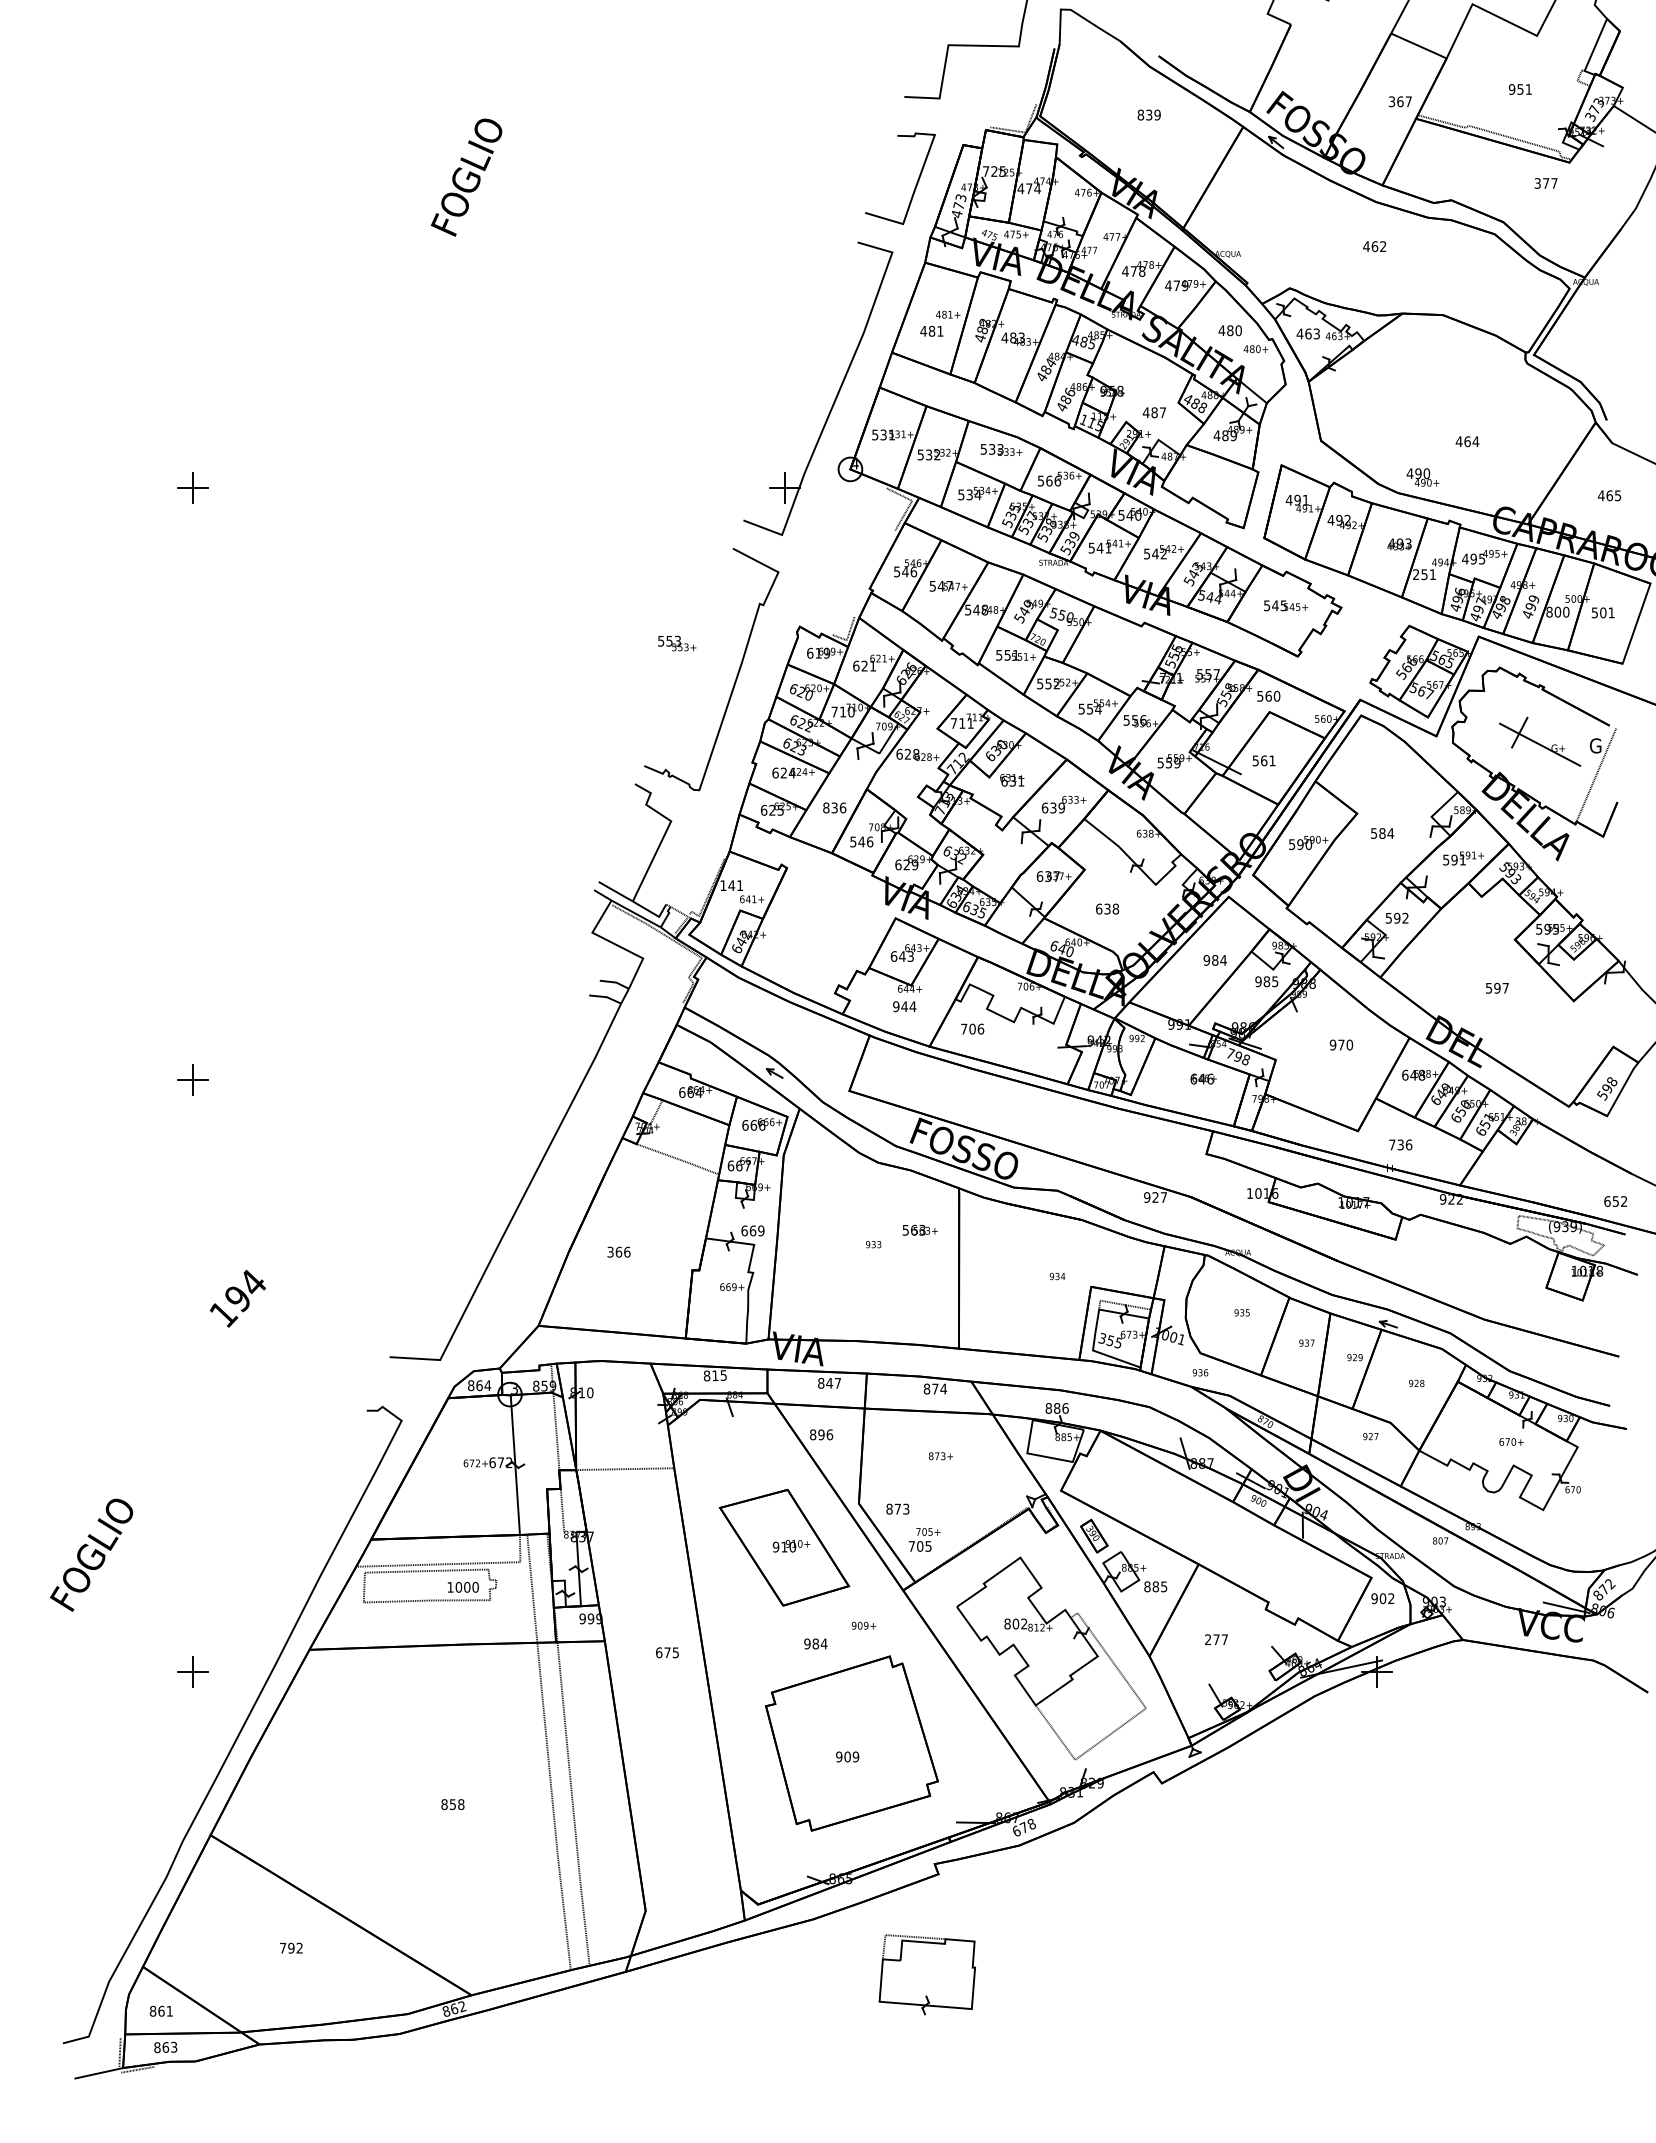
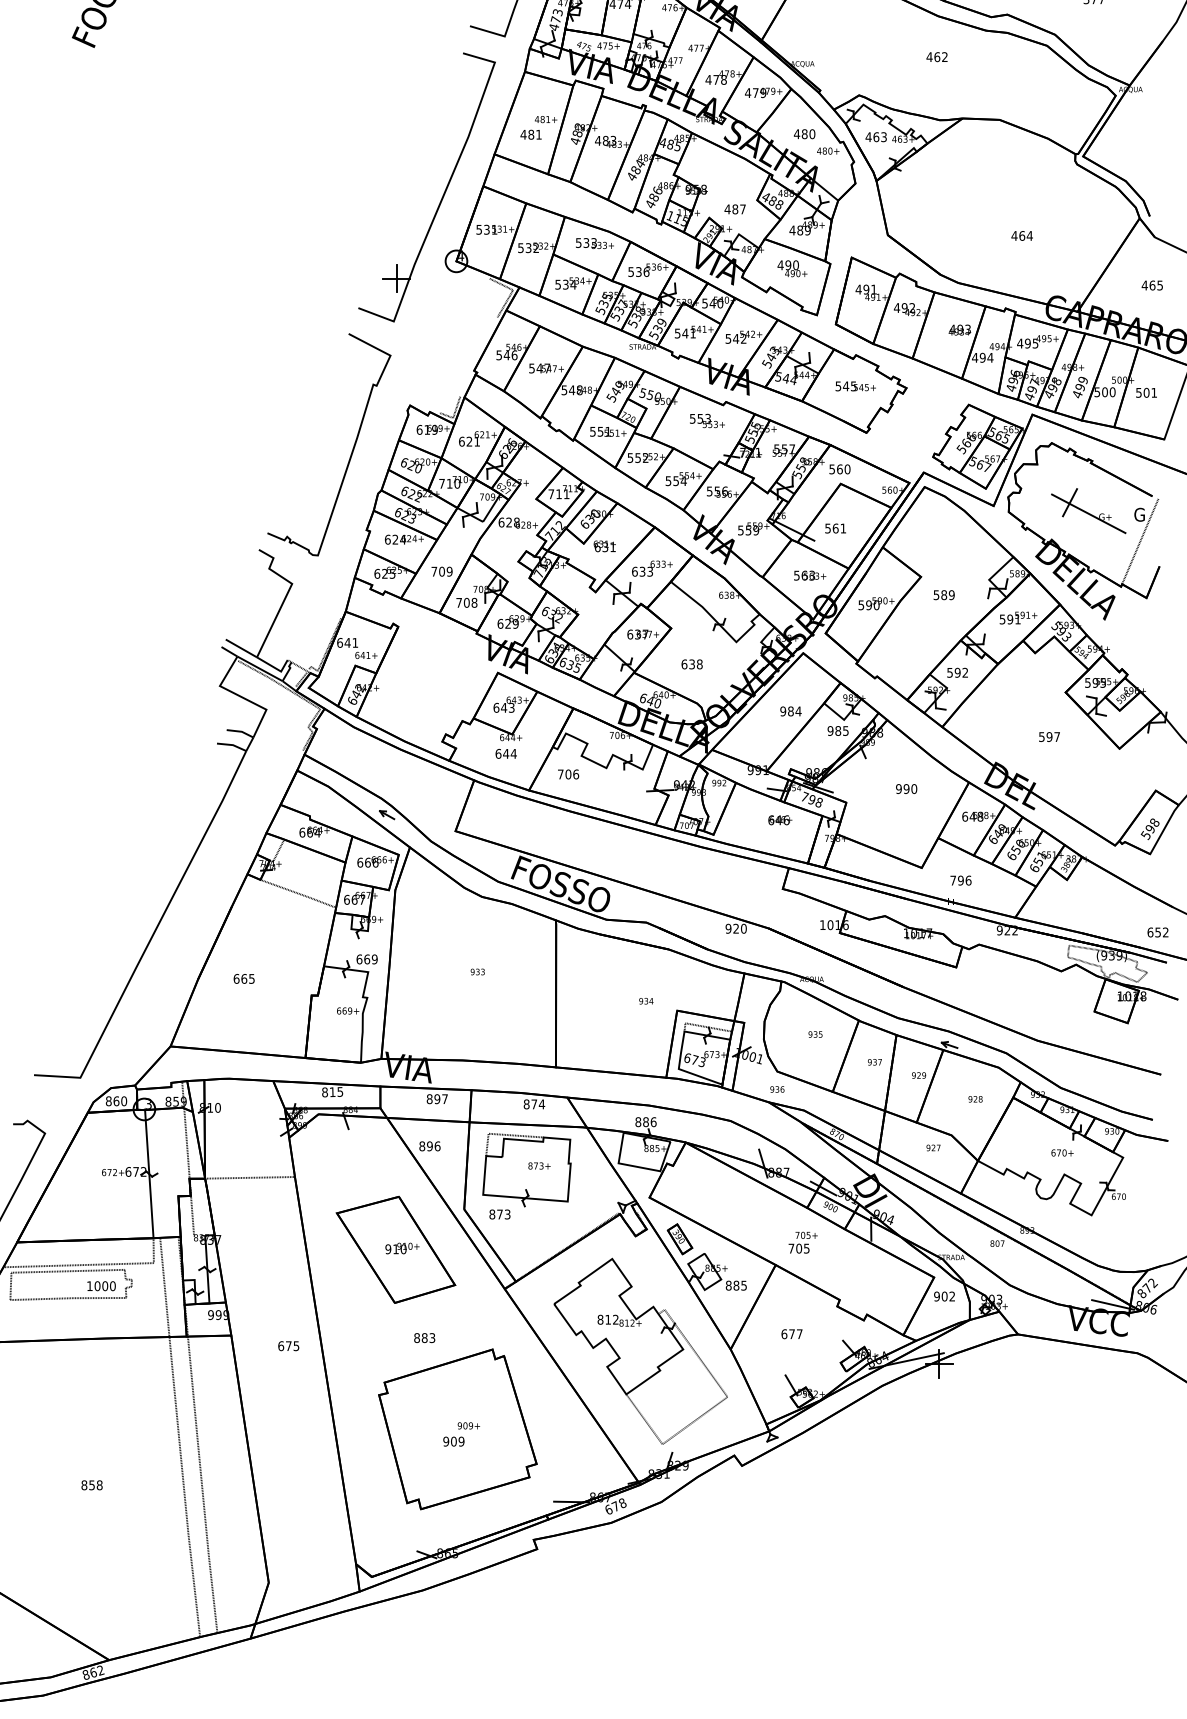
text: (1422, 477) -> (792, 268), moved
text: (1049, 480) -> (638, 271), 566 -> 536
text: (1424, 574) -> (982, 357), 251 -> 494
text: (1549, 611) -> (1097, 391), 800 -> 500
text: (677, 643) -> (707, 420), moved
text: (834, 807) -> (441, 571), 836 -> 709
text: (1061, 807) -> (649, 571), 639 -> 633
text: (1390, 833) -> (951, 595), 584 -> 589
text: (861, 841) -> (466, 602), 546 -> 708
text: (723, 885) -> (340, 642), 141 -> 641
text: (896, 1006) -> (498, 753), 944 -> 644
text: (1341, 1044) -> (906, 788), 970 -> 990
text: (1400, 1144) -> (960, 880), 736 -> 796
text: (1163, 1197) -> (743, 928), 927 -> 920
text: (919, 1229) -> (809, 574), moved
text: (618, 1251) -> (243, 978), 366 -> 665
text: (1110, 1340) -> (694, 1059), 355 -> 673
text: (829, 1382) -> (437, 1098), 847 -> 897
text: (487, 1385) -> (123, 1101), 864 -> 860
text: (924, 1539) -> (803, 1242), moved
text: (1015, 1623) -> (607, 1319), 802 -> 812
text: (863, 1625) -> (468, 1425), moved
text: (1208, 1639) -> (784, 1333), 277 -> 677
text: (815, 1643) -> (424, 1337), 984 -> 883
part: (926, 1974) -> (526, 1169), moved

